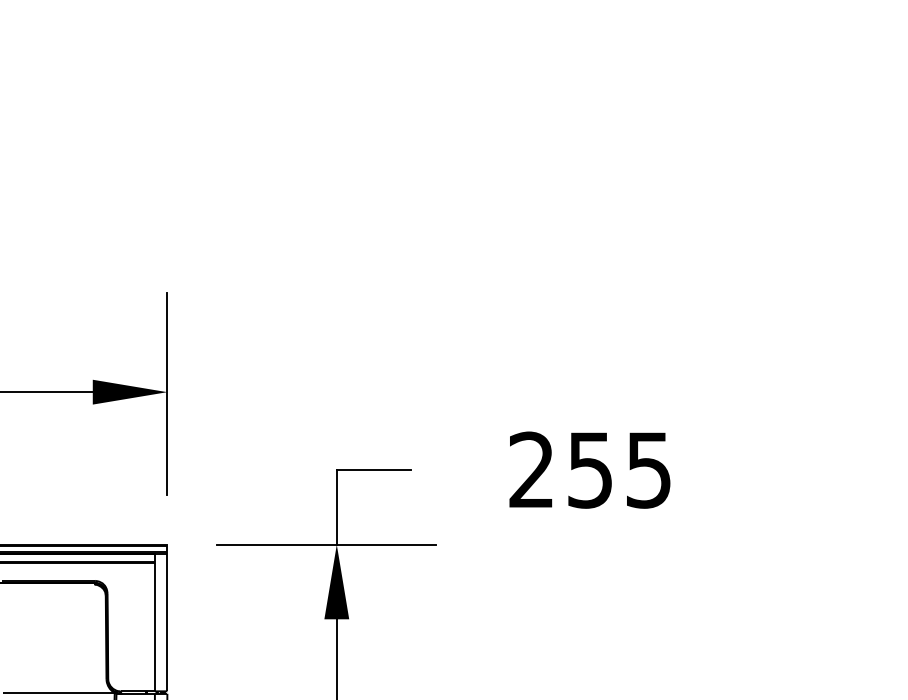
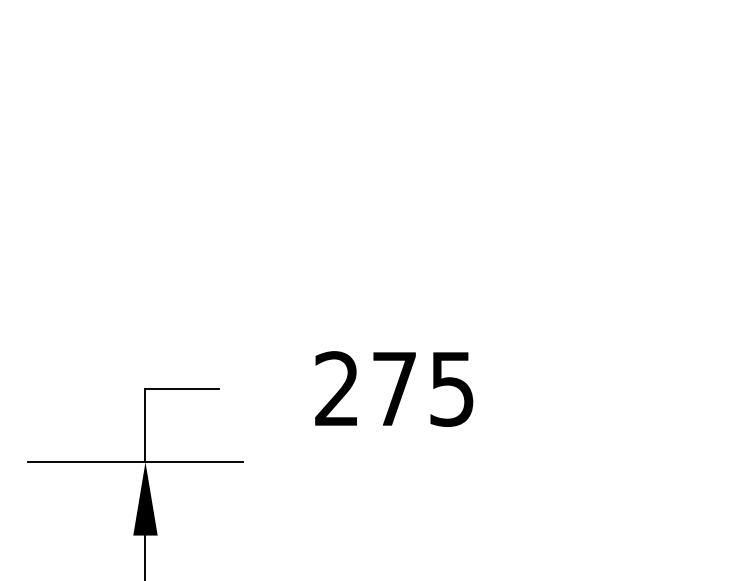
text: (589, 470) -> (393, 389), 255 -> 275

